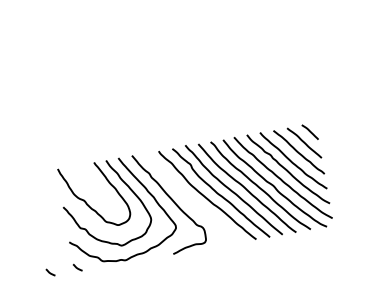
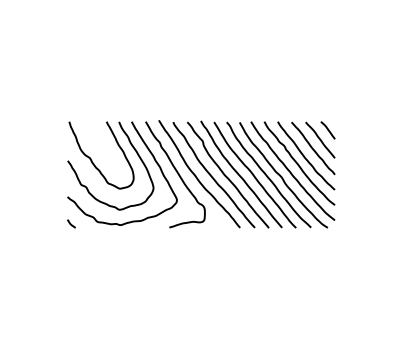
curve: (190, 198) -> (196, 175), added
curve: (50, 272) -> (43, 223), removed

